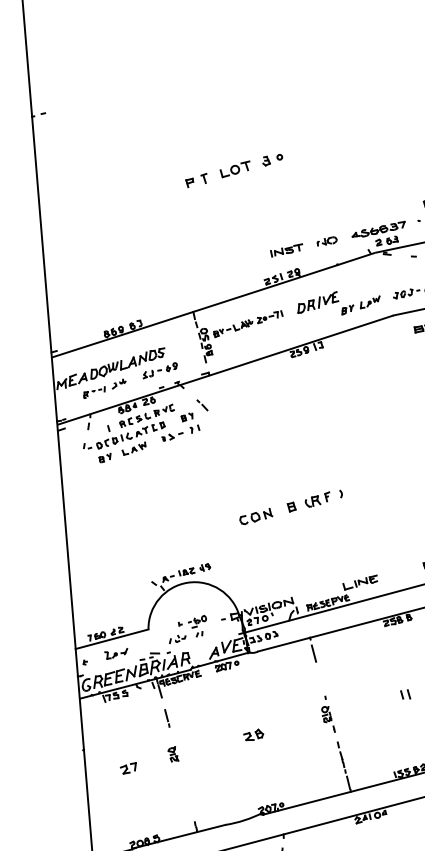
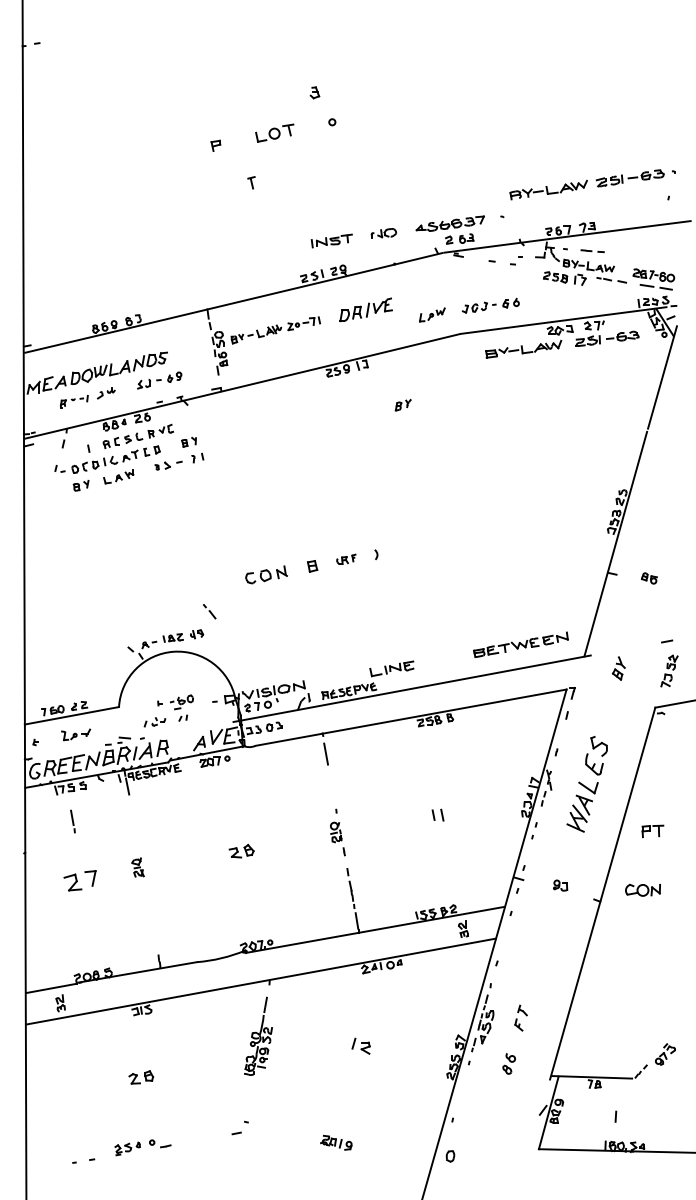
part: (266, 160) -> (314, 92), moved
part: (204, 178) -> (251, 182), moved
part: (347, 310) -> (402, 405), moved
part: (202, 405) -> (209, 611), moved
part: (317, 499) -> (346, 559), size x0.6
line: (166, 718) -> (72, 821), moved
part: (128, 768) -> (79, 881), size x1.6

